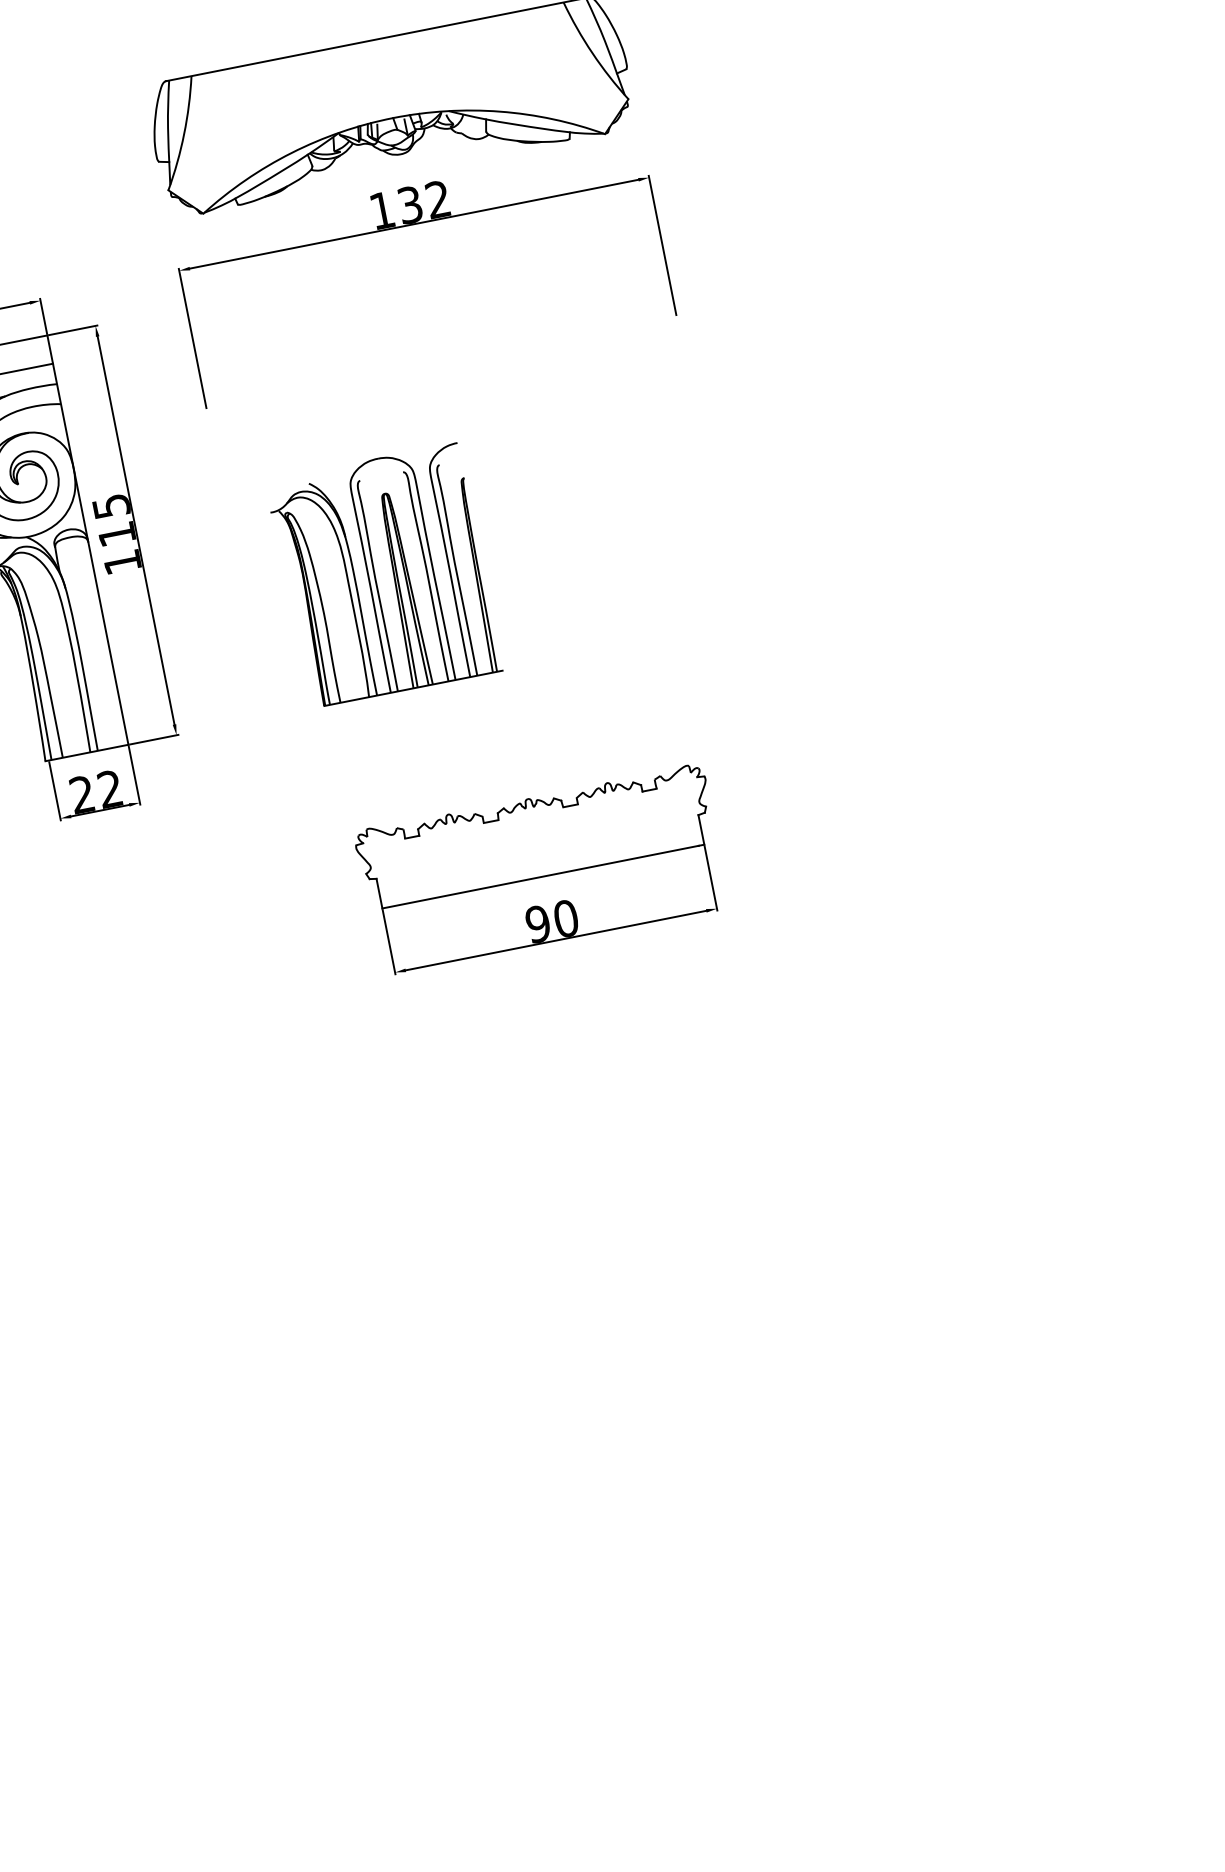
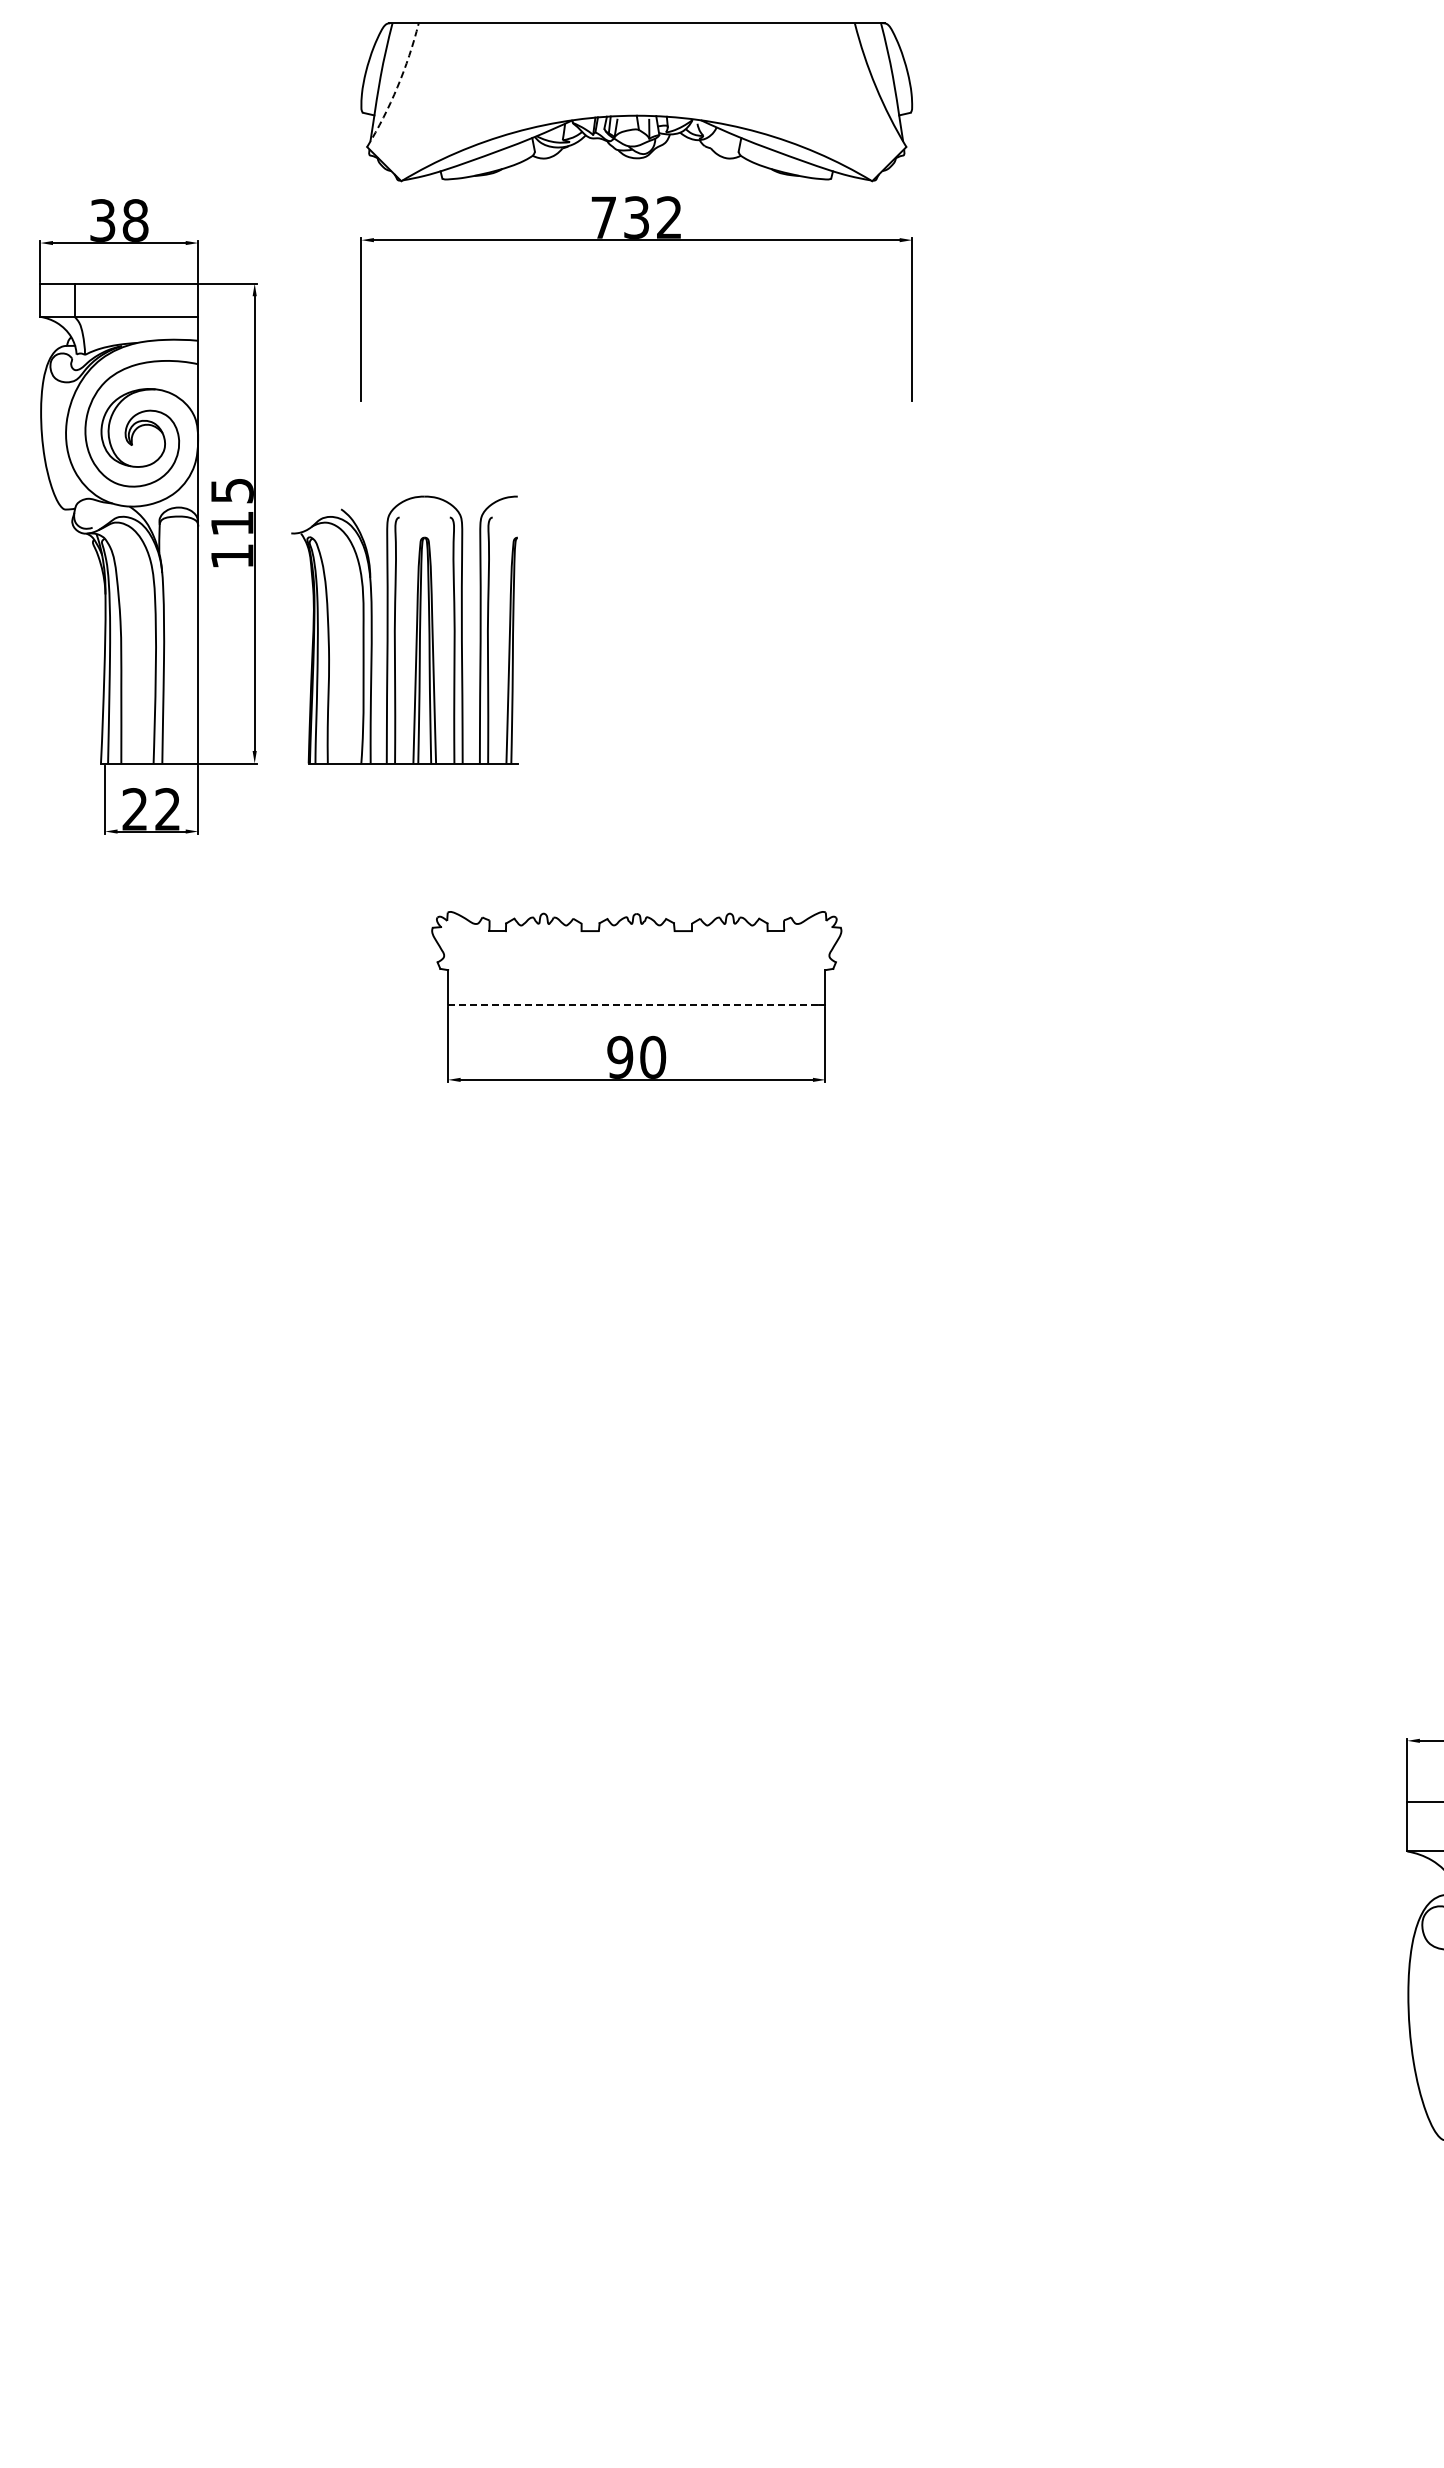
arc: (184, 134) -> (397, 87), solid -> dashed
text: (381, 210) -> (603, 217), 132 -> 732
part: (383, 575) -> (404, 629), moved
line: (541, 876) -> (634, 1004), solid -> dashed

